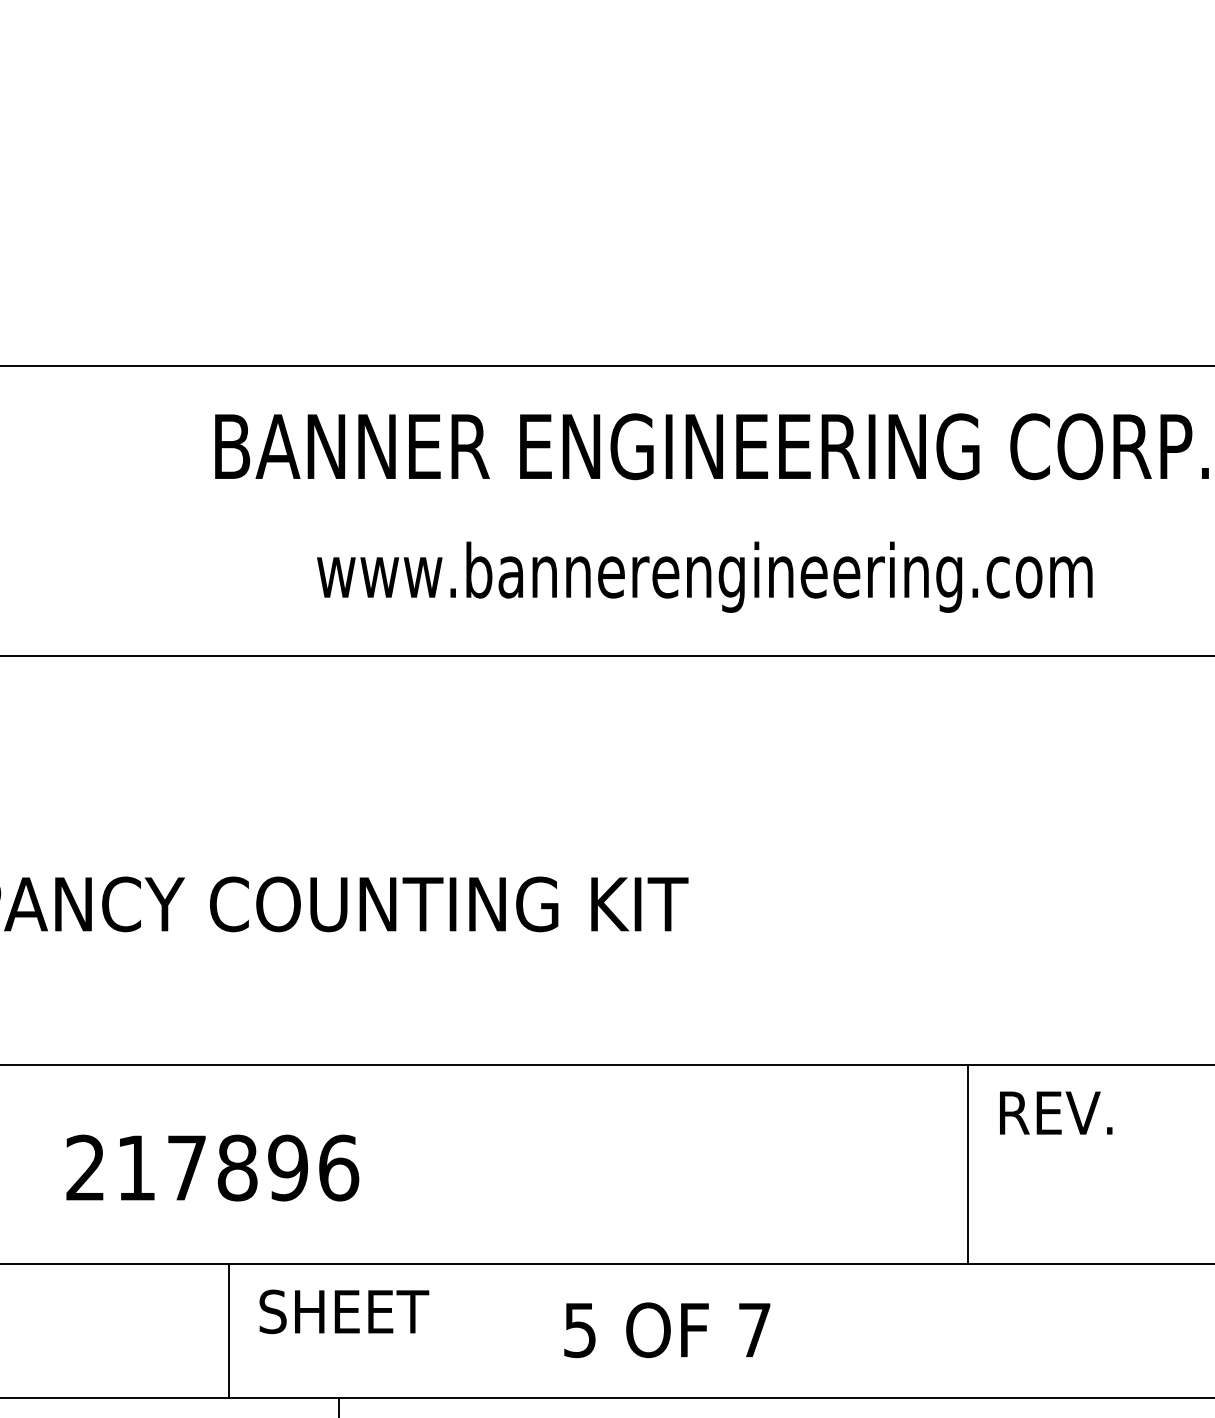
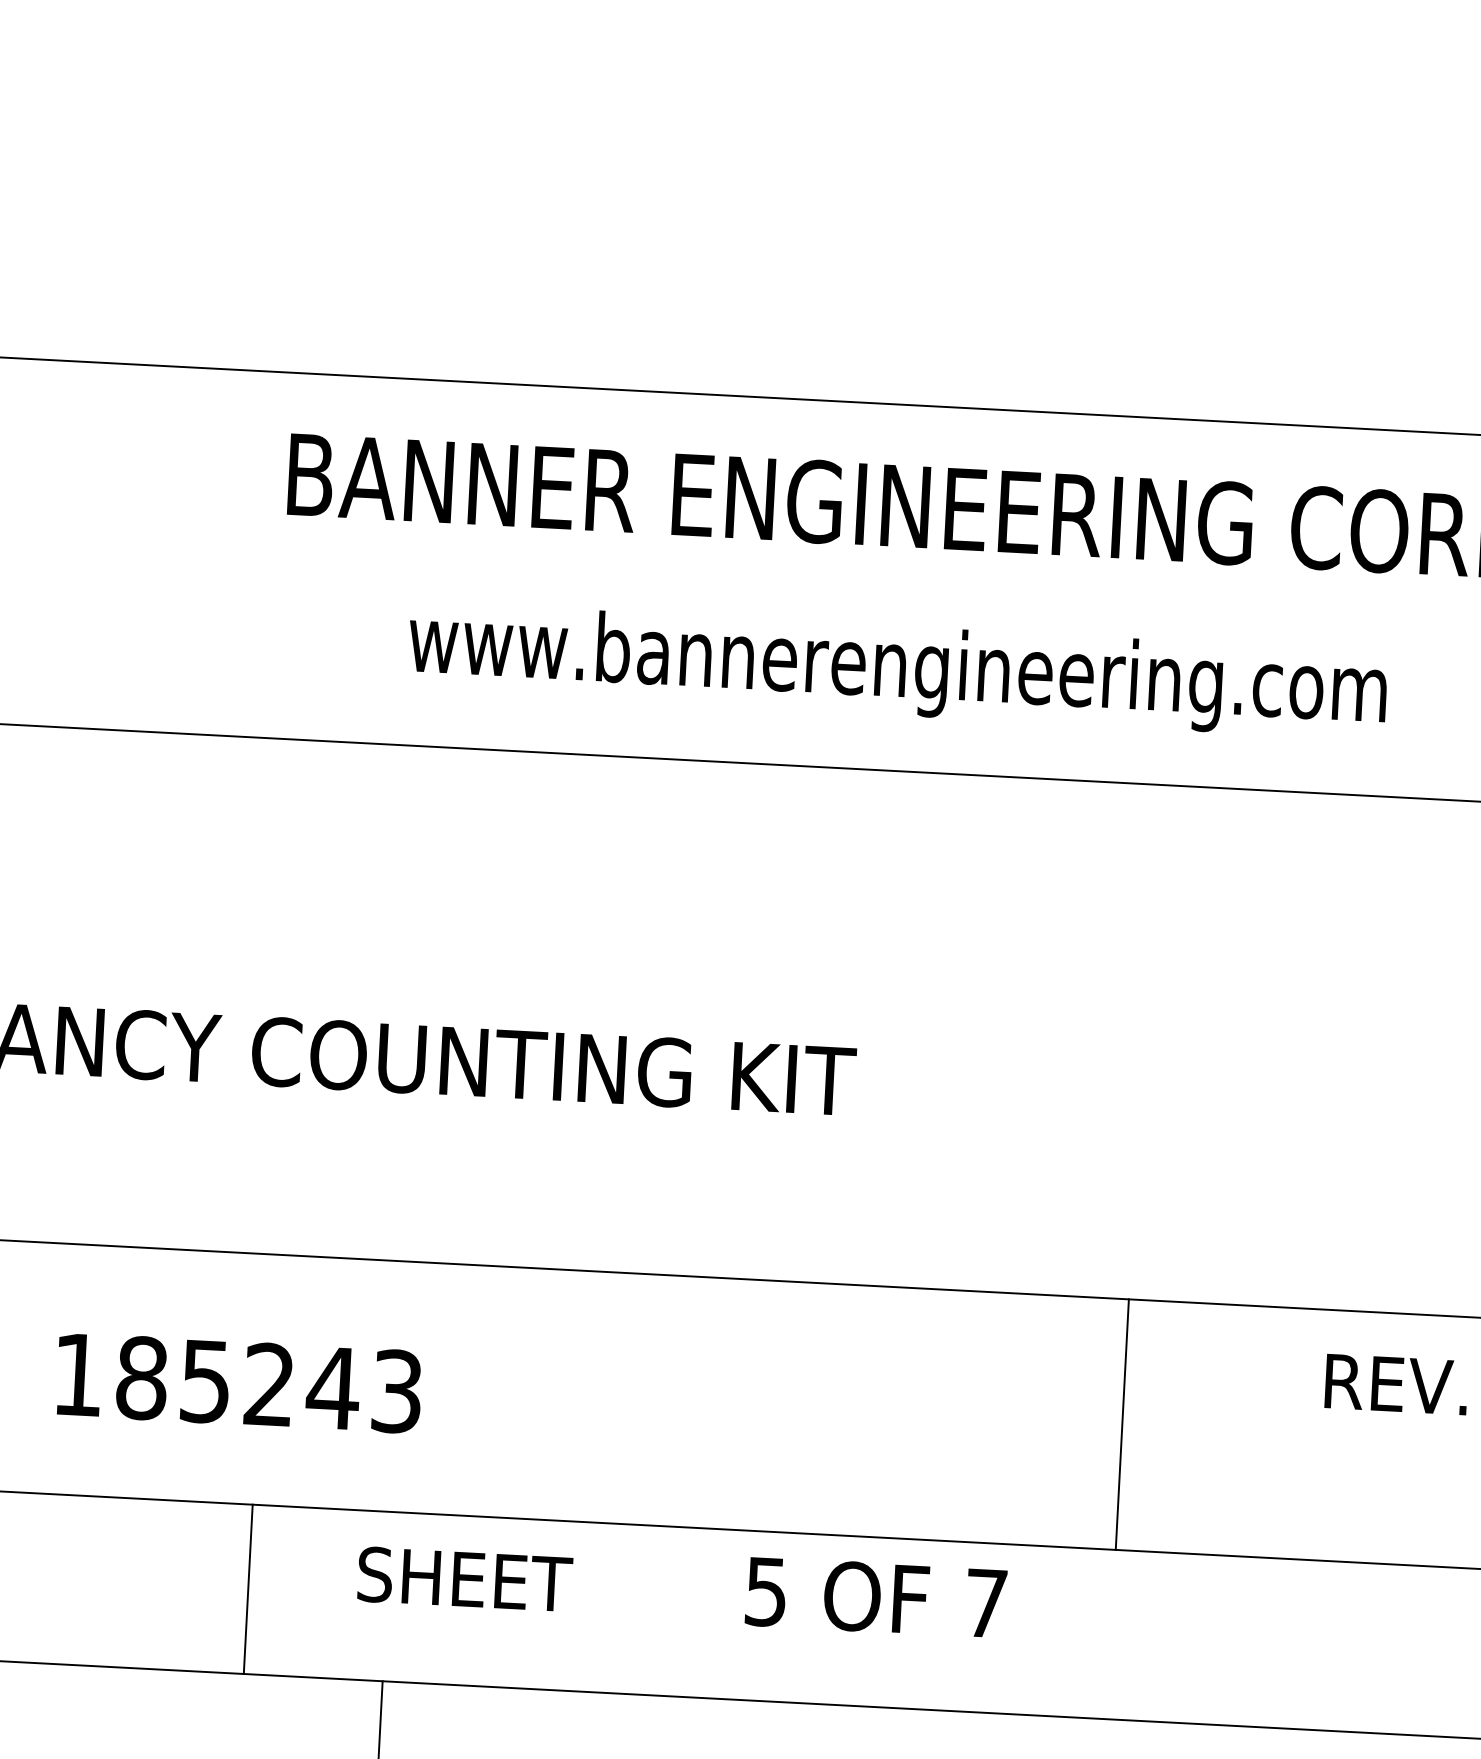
text: (1056, 1112) -> (1397, 1383), moved
line: (967, 1163) -> (1121, 1423), moved
text: (212, 1167) -> (237, 1382), 217896 -> 185243
text: (344, 1311) -> (465, 1579), moved
text: (667, 1330) -> (876, 1598), moved

